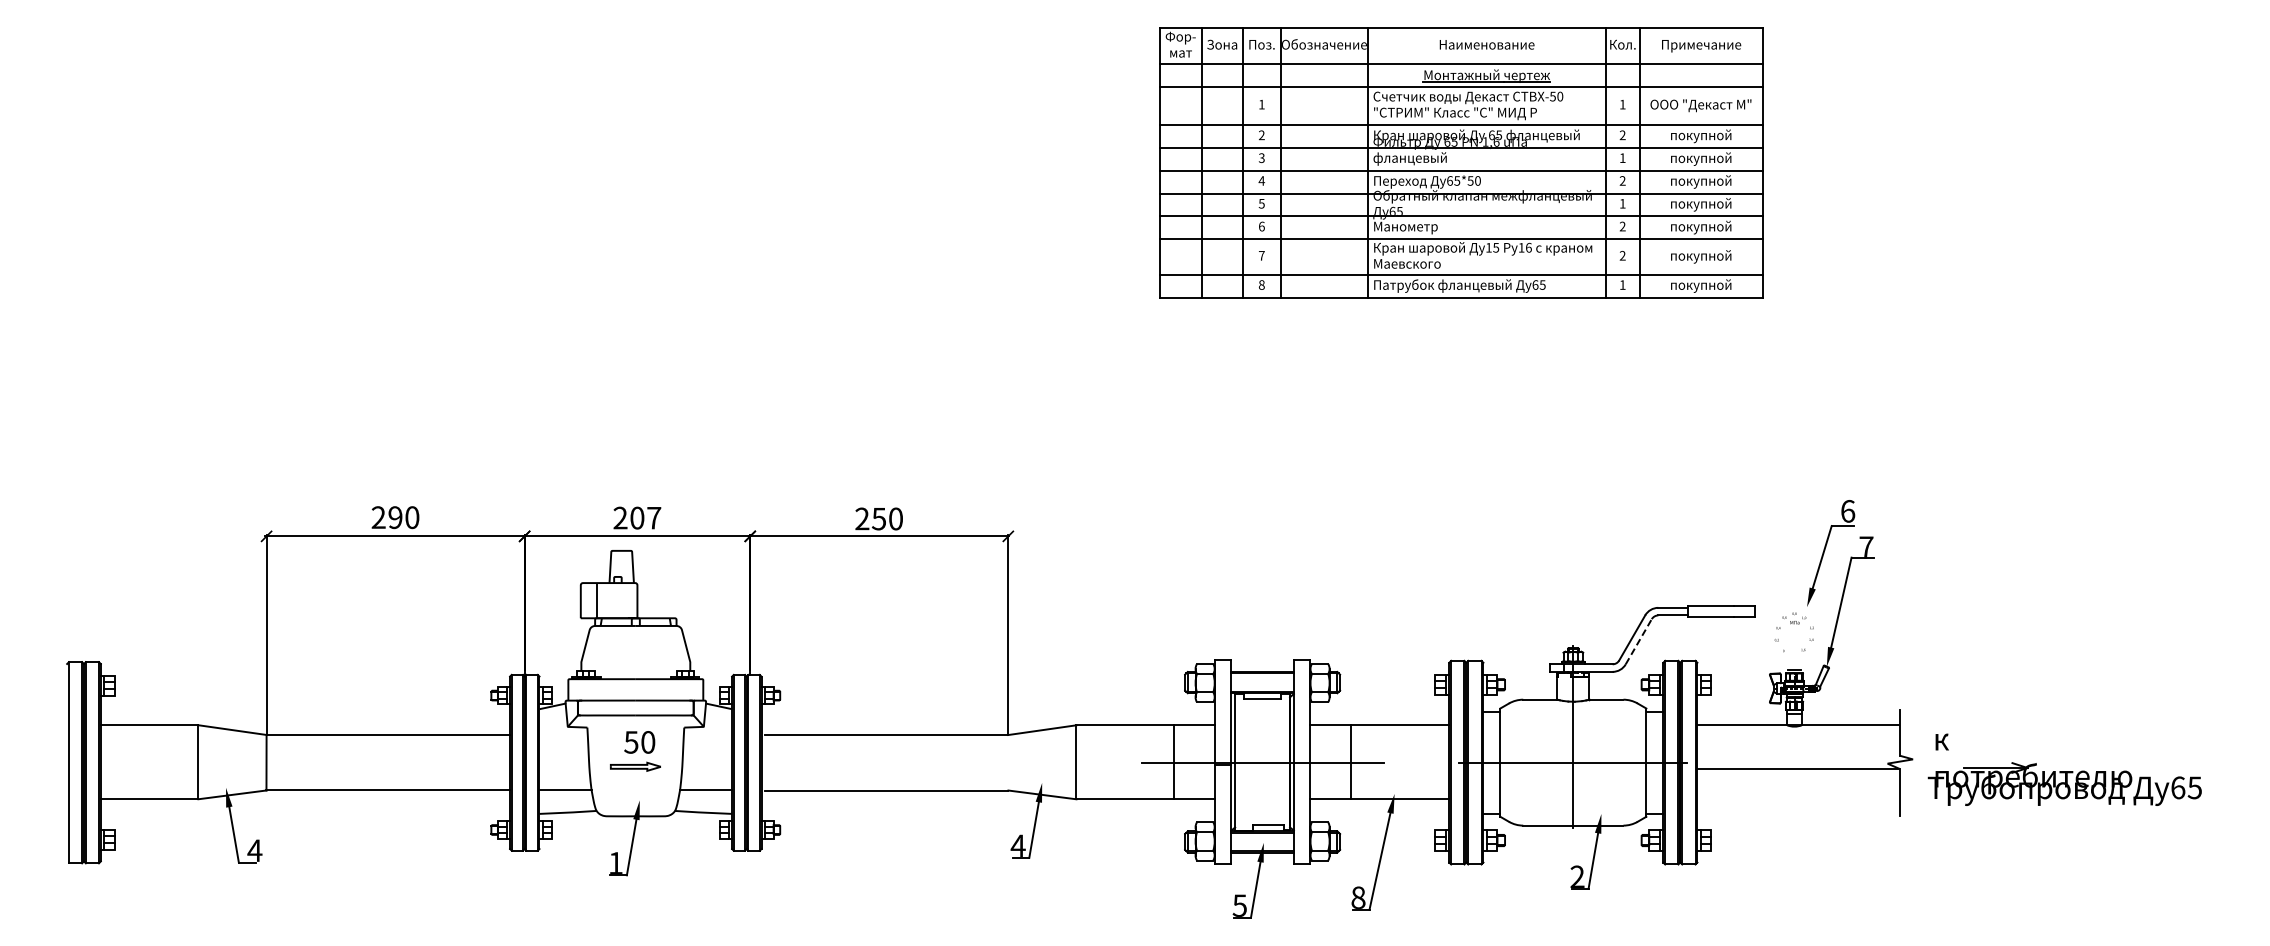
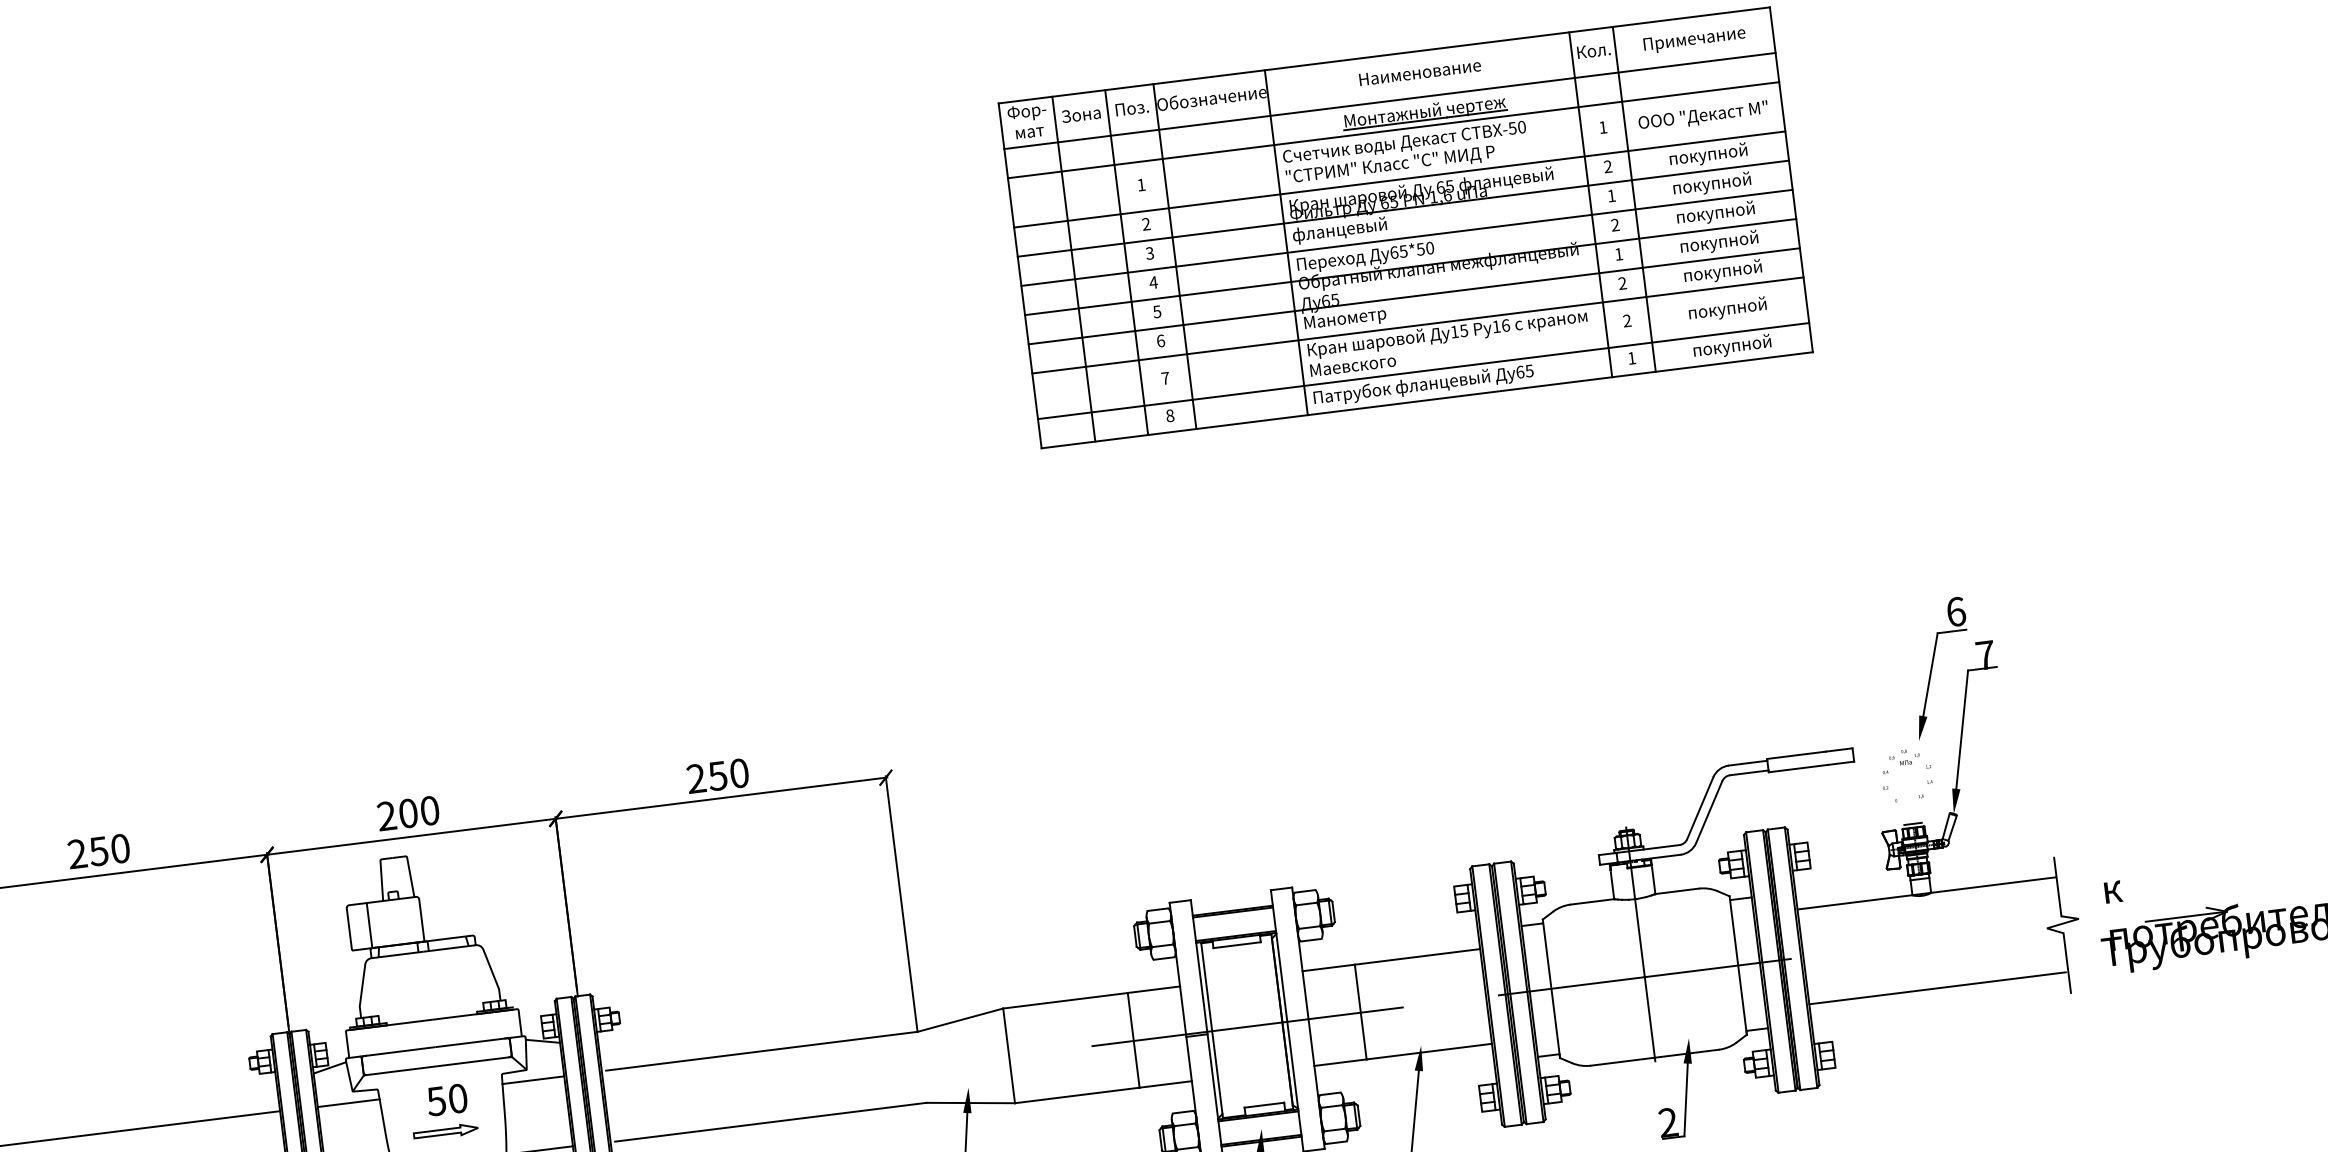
text: (395, 517) -> (98, 851), 290 -> 250
text: (654, 517) -> (430, 809), 207 -> 200
line: (1639, 641) -> (1710, 811), dashed -> solid
line: (563, 735) -> (348, 1103), added
line: (707, 735) -> (532, 1080), added
line: (1797, 769) -> (1937, 988), moved

